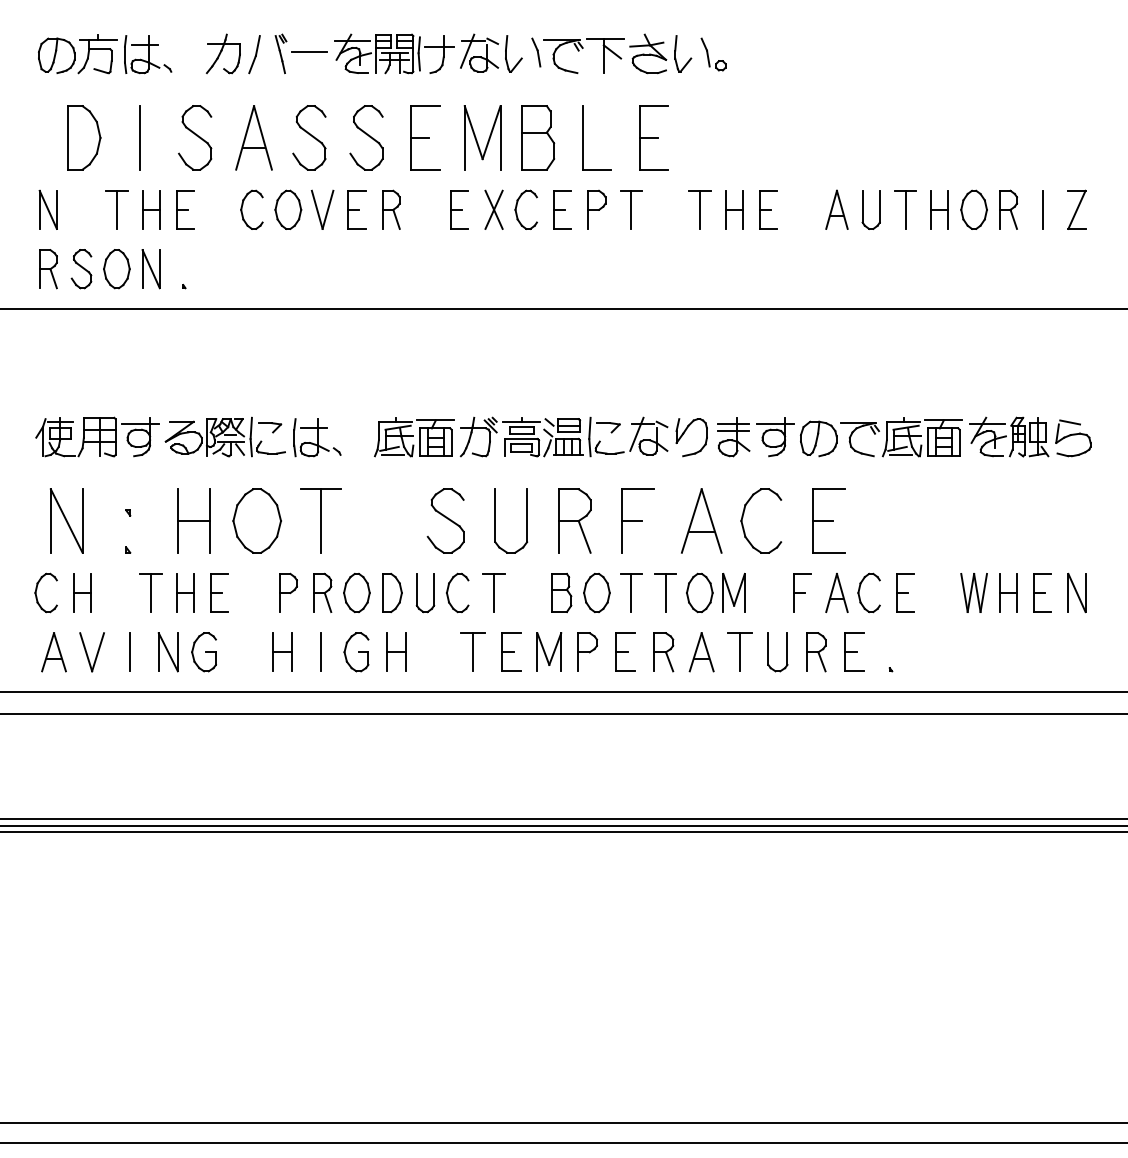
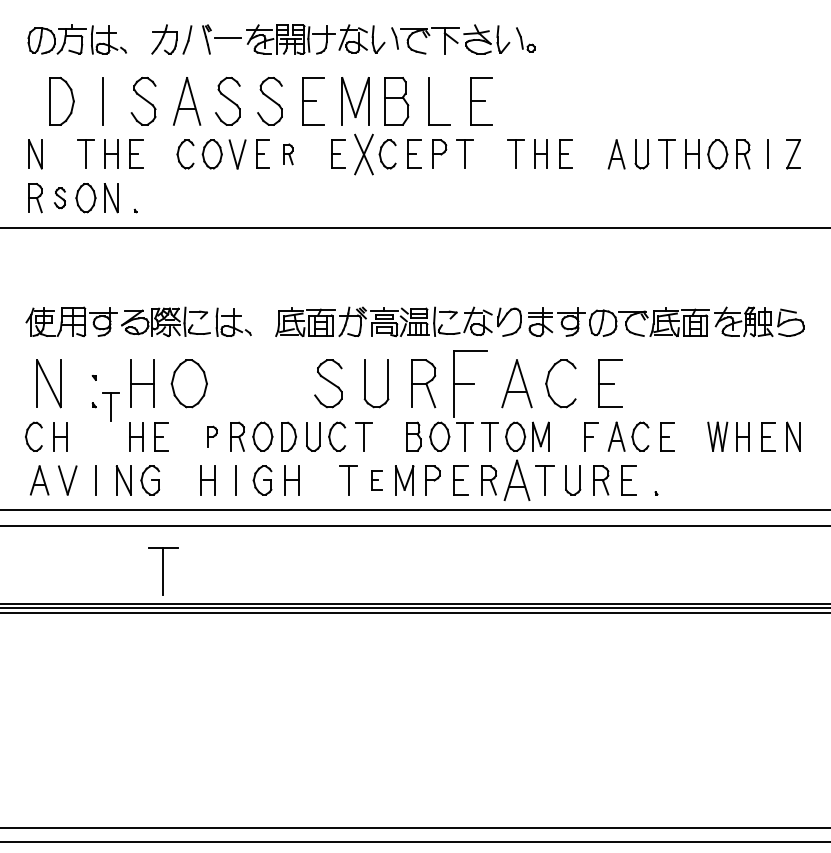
part: (391, 209) -> (288, 154), size x0.7
part: (493, 209) -> (363, 154), size x1.4
part: (81, 269) -> (59, 198), size x0.7
part: (320, 520) -> (163, 571), moved
part: (637, 520) -> (469, 383), size x1.4
part: (150, 592) -> (110, 406), moved
part: (288, 592) -> (212, 436), size x0.7
part: (511, 651) -> (376, 479), size x0.7
part: (701, 652) -> (516, 480), size x1.4

